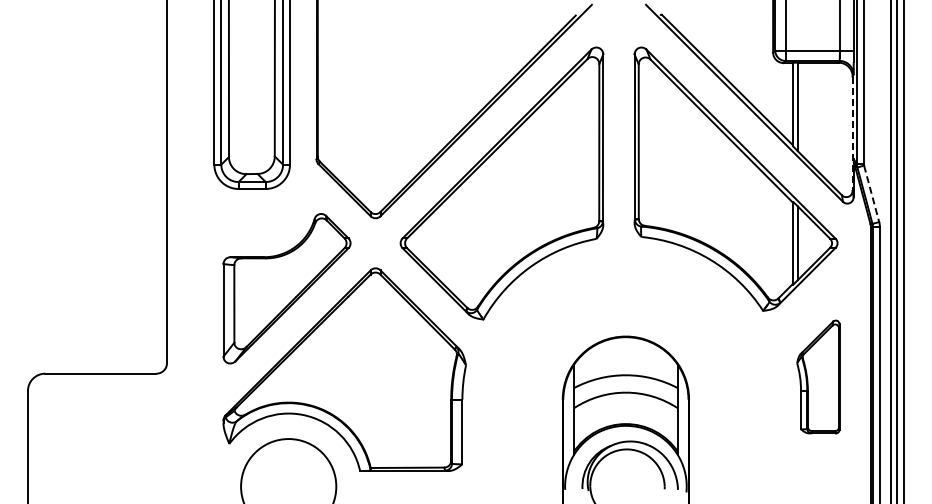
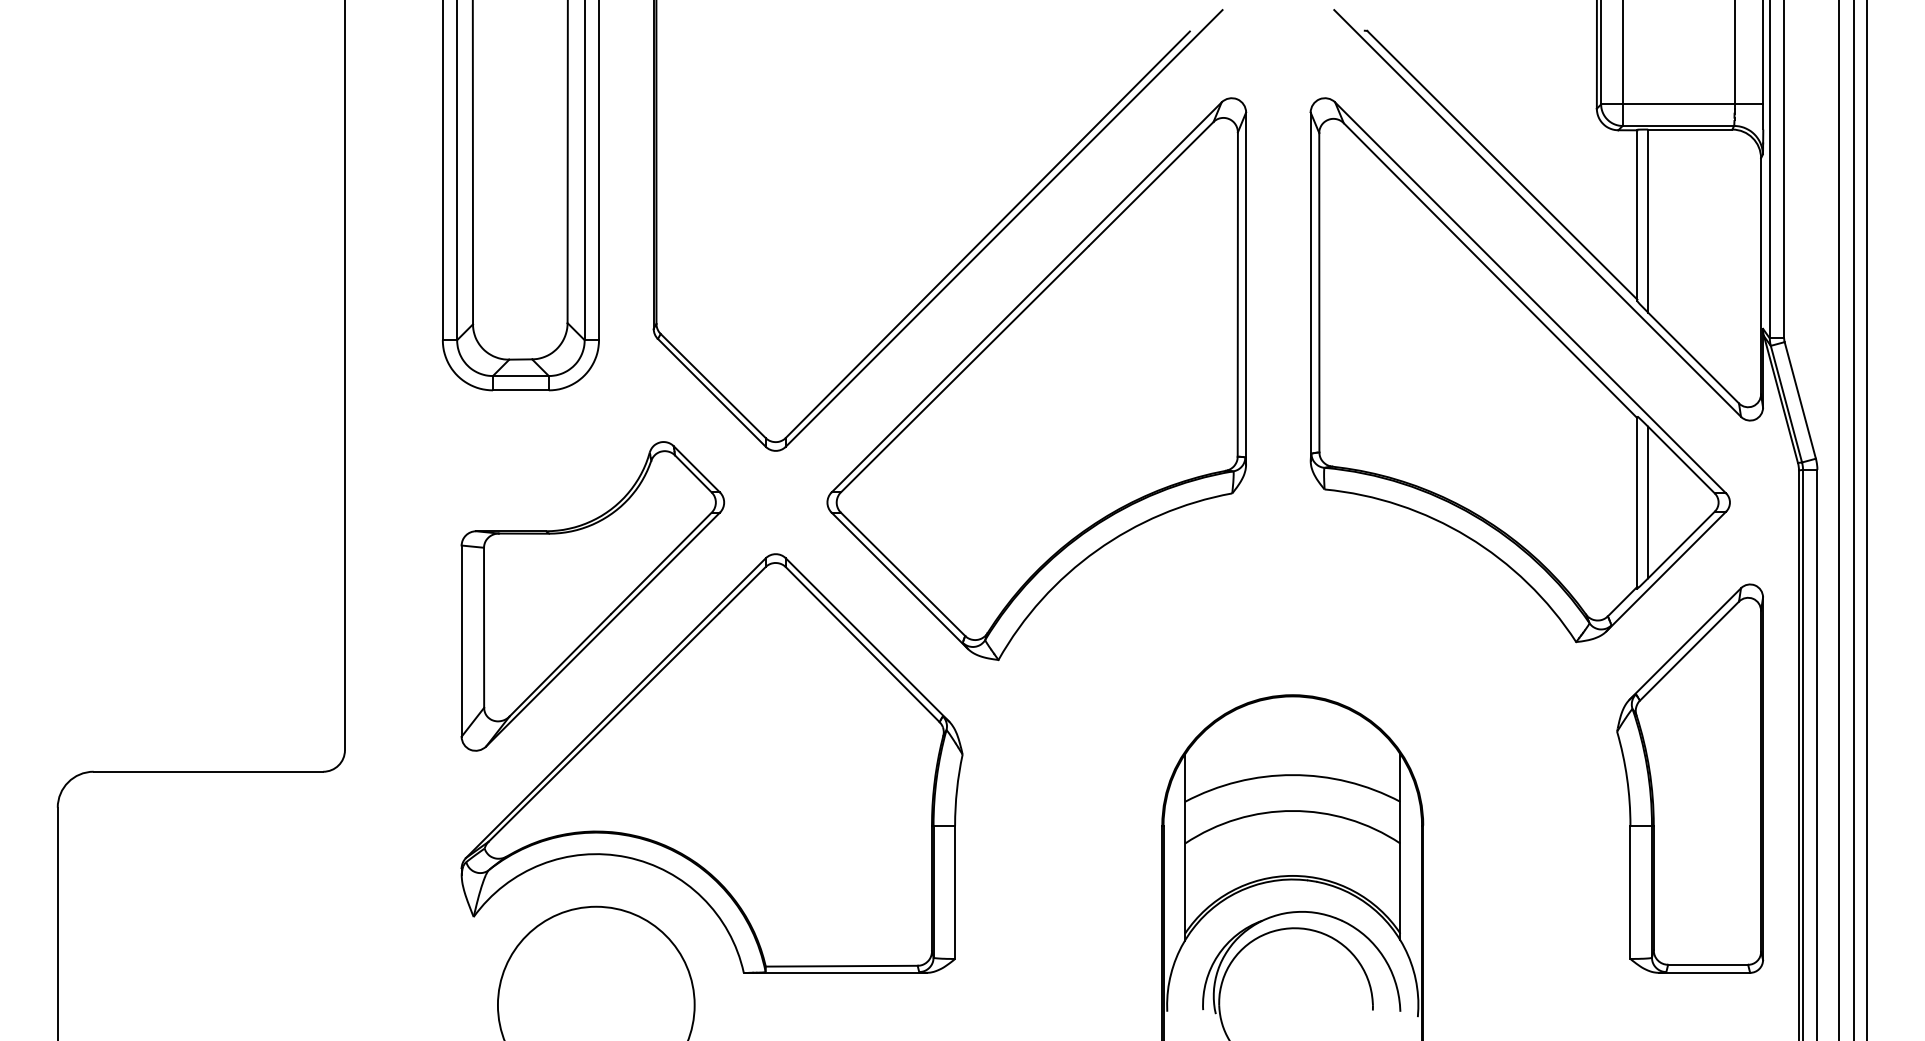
line: (852, 134) -> (1760, 277), dashed -> solid
line: (871, 194) -> (1799, 401), dashed -> solid
part: (818, 376) -> (1690, 777), size x1.67

